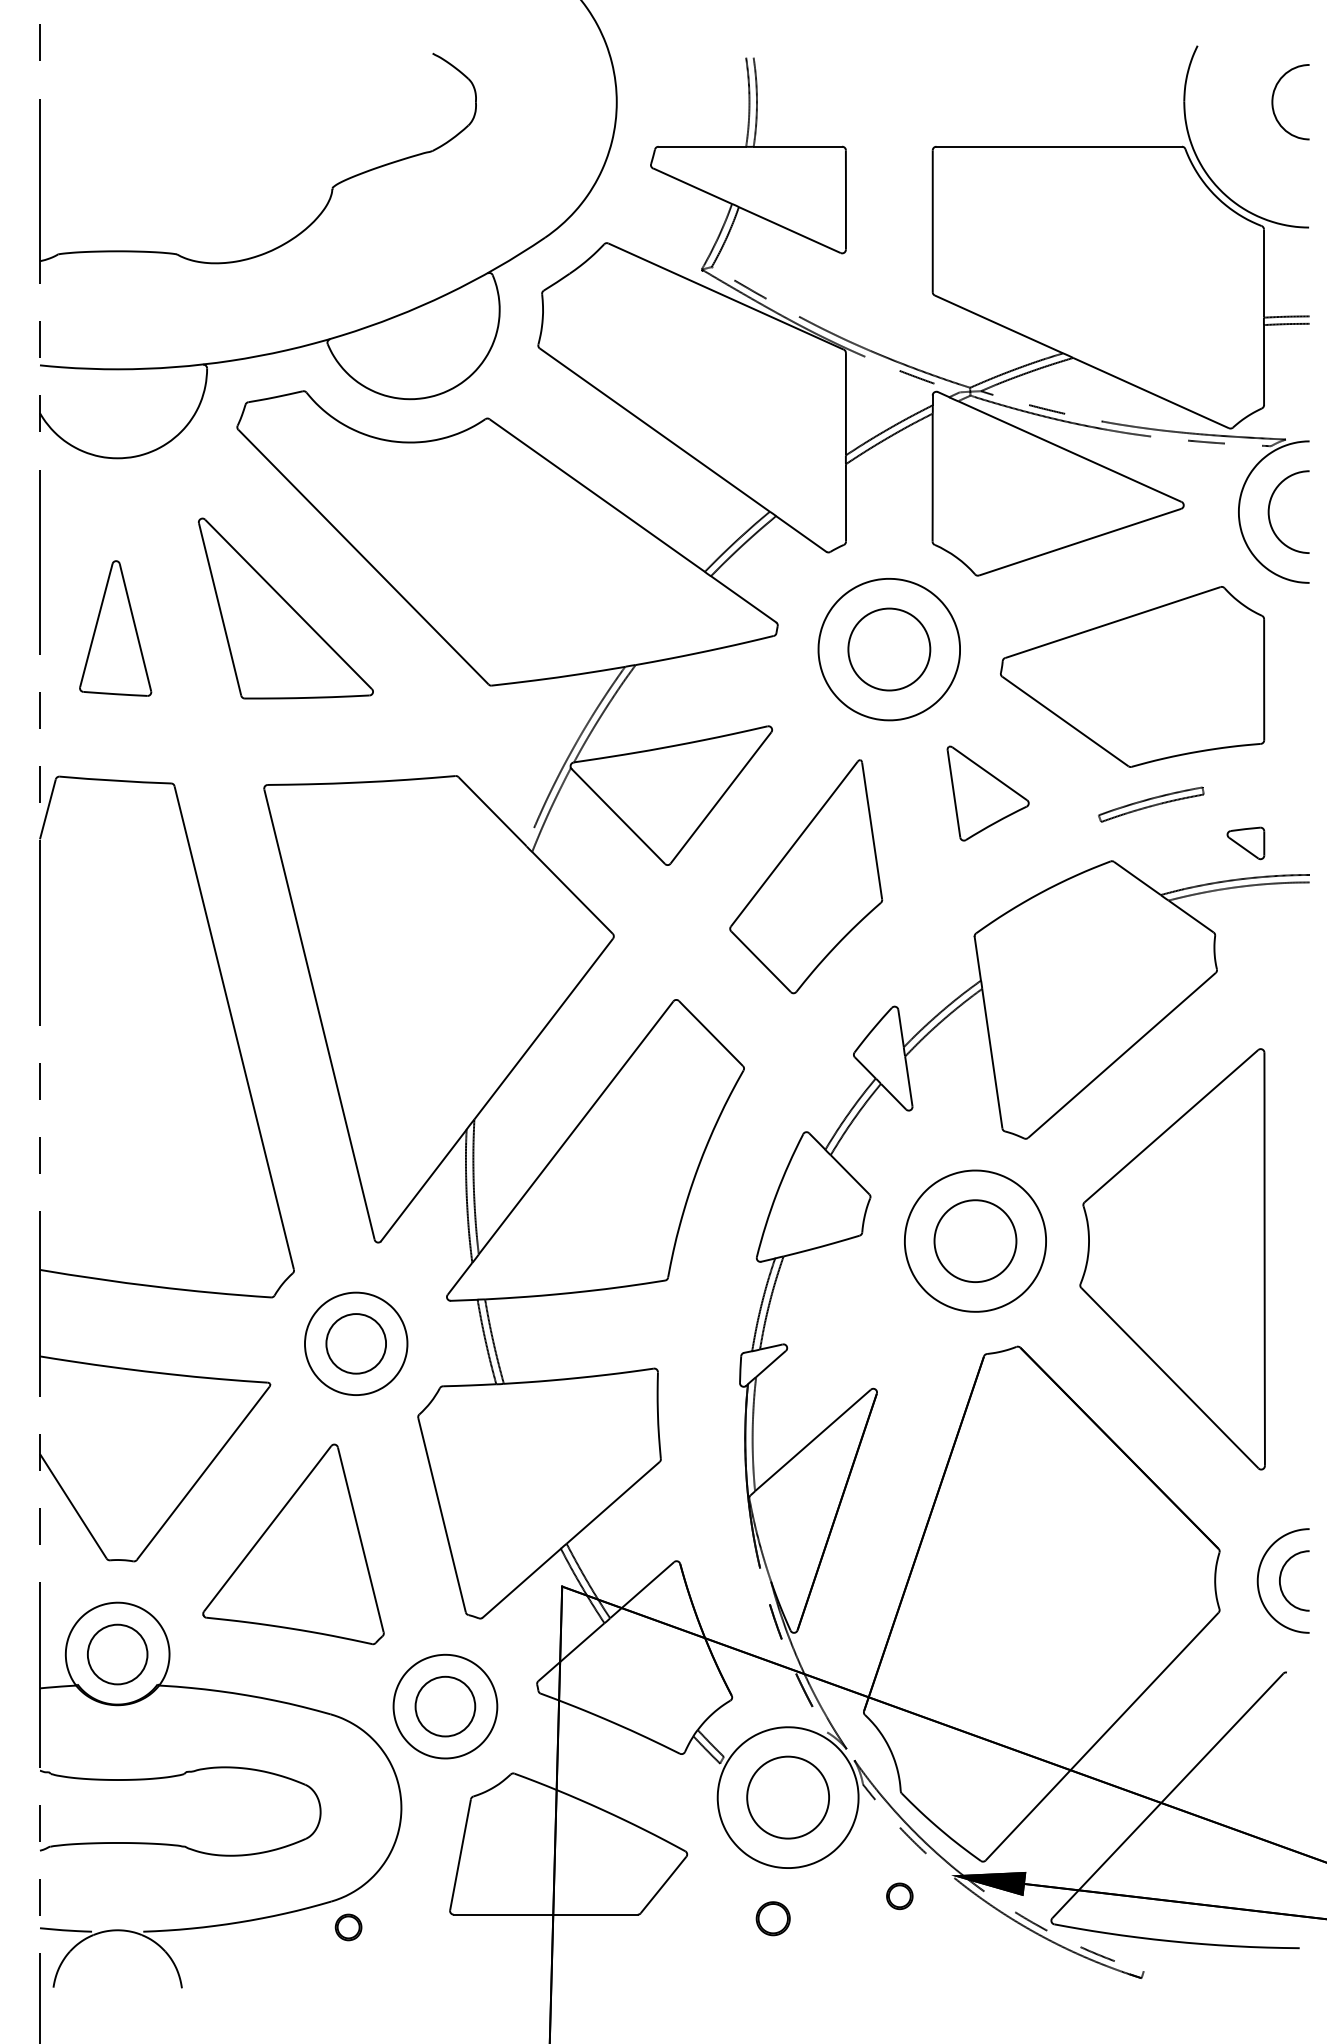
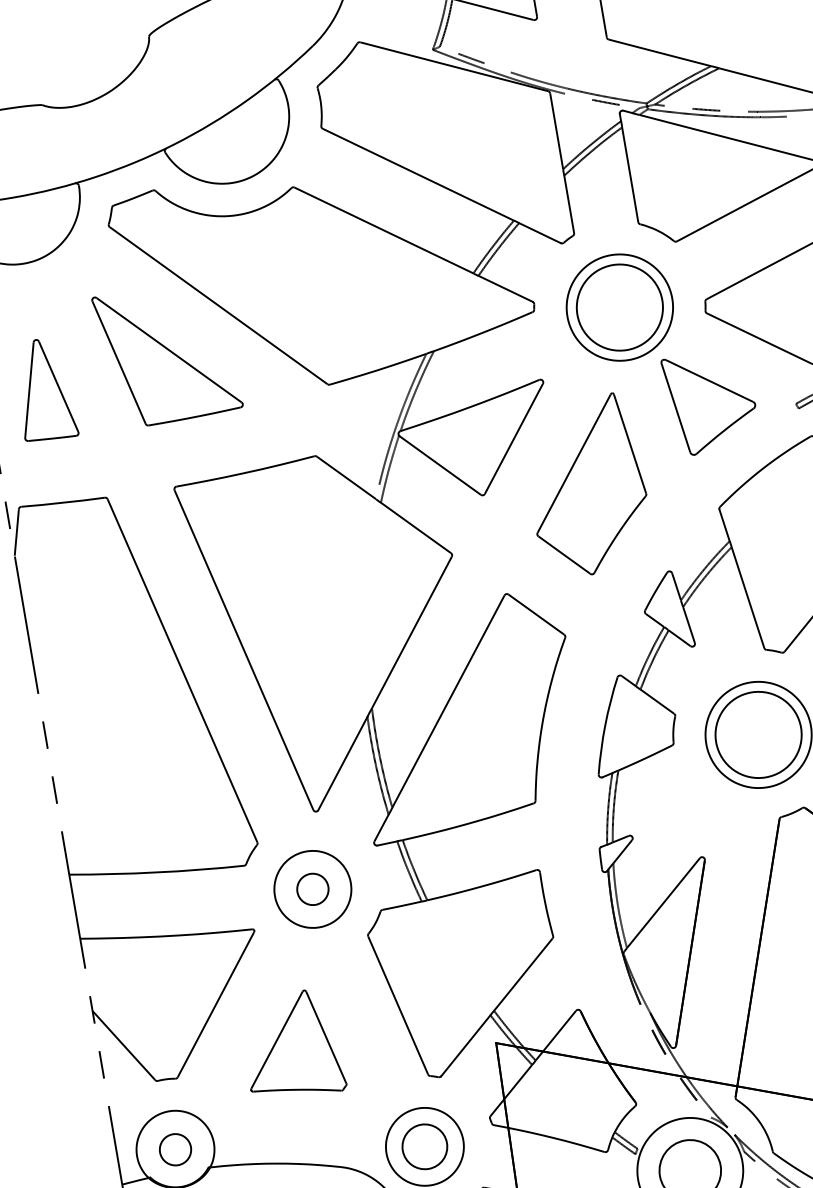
circle: (889, 649) -> (619, 307), size x1.4
part: (987, 793) -> (710, 401), size x1.4
circle: (975, 1241) -> (758, 735), size x1.4
circle: (356, 1343) -> (313, 889), size x0.7
part: (293, 1544) -> (291, 1045), size x0.7
circle: (117, 1654) -> (175, 1149), size x0.7

